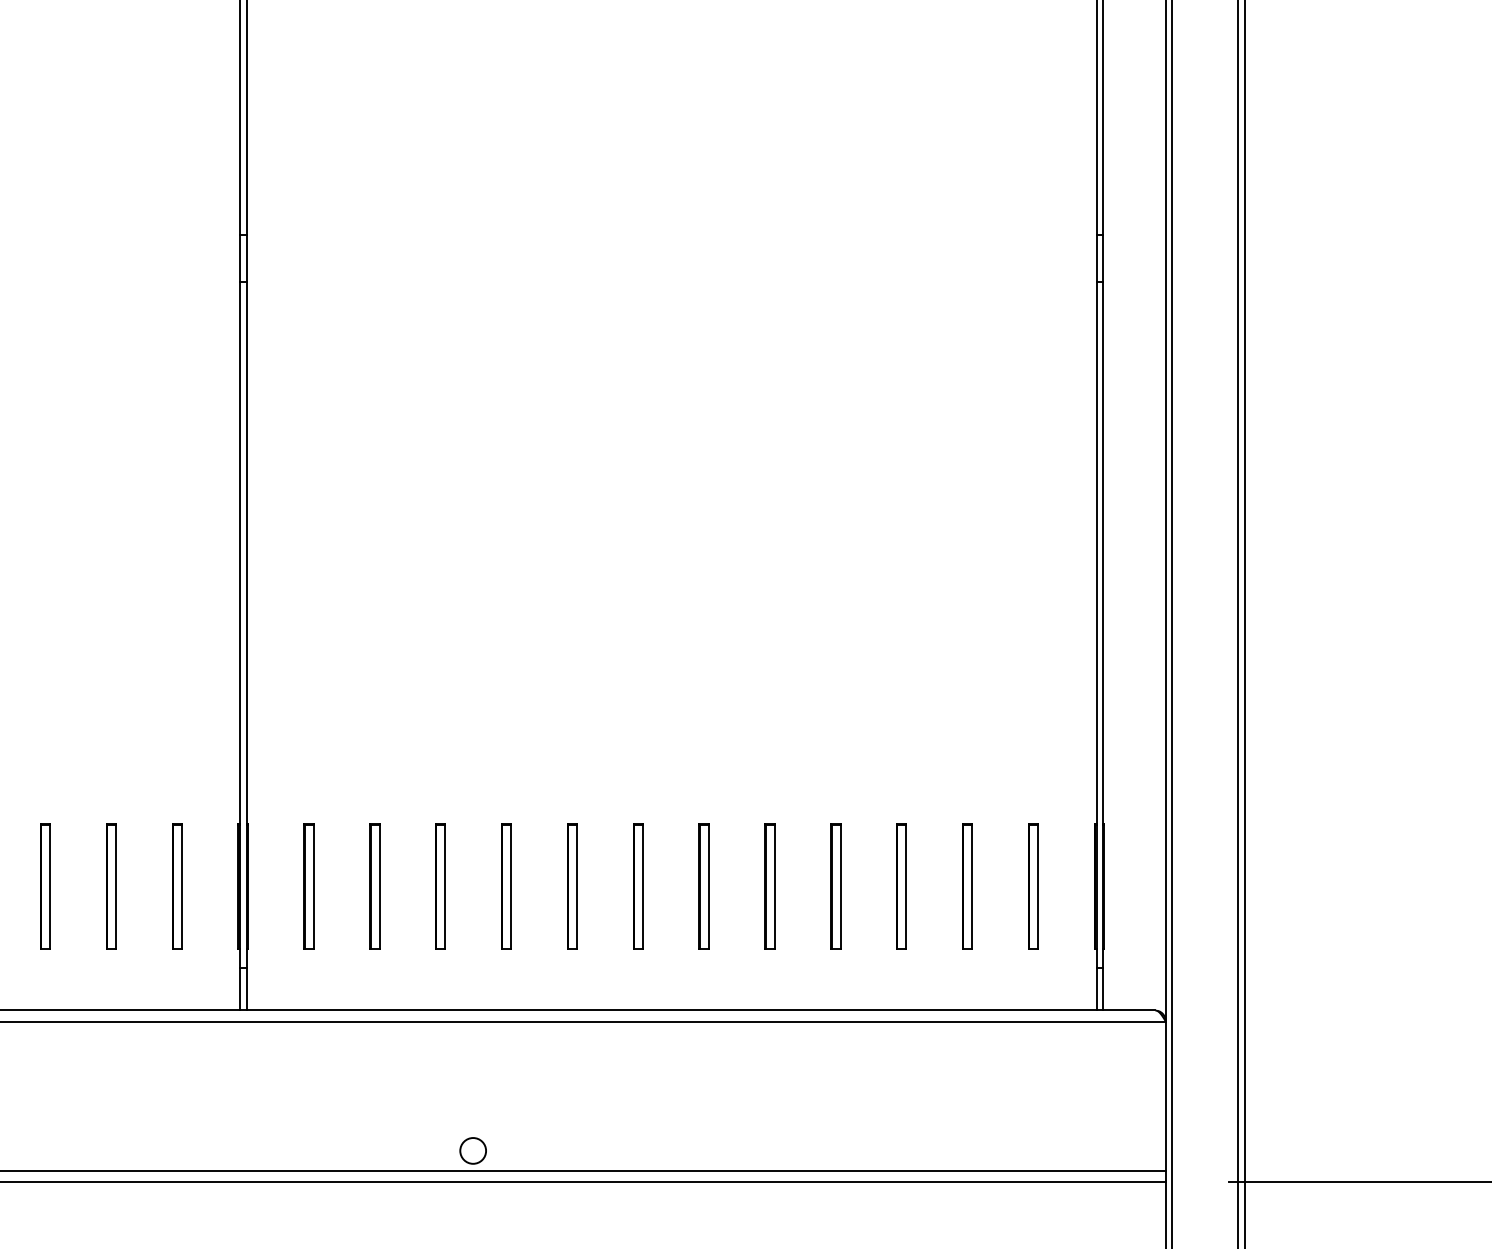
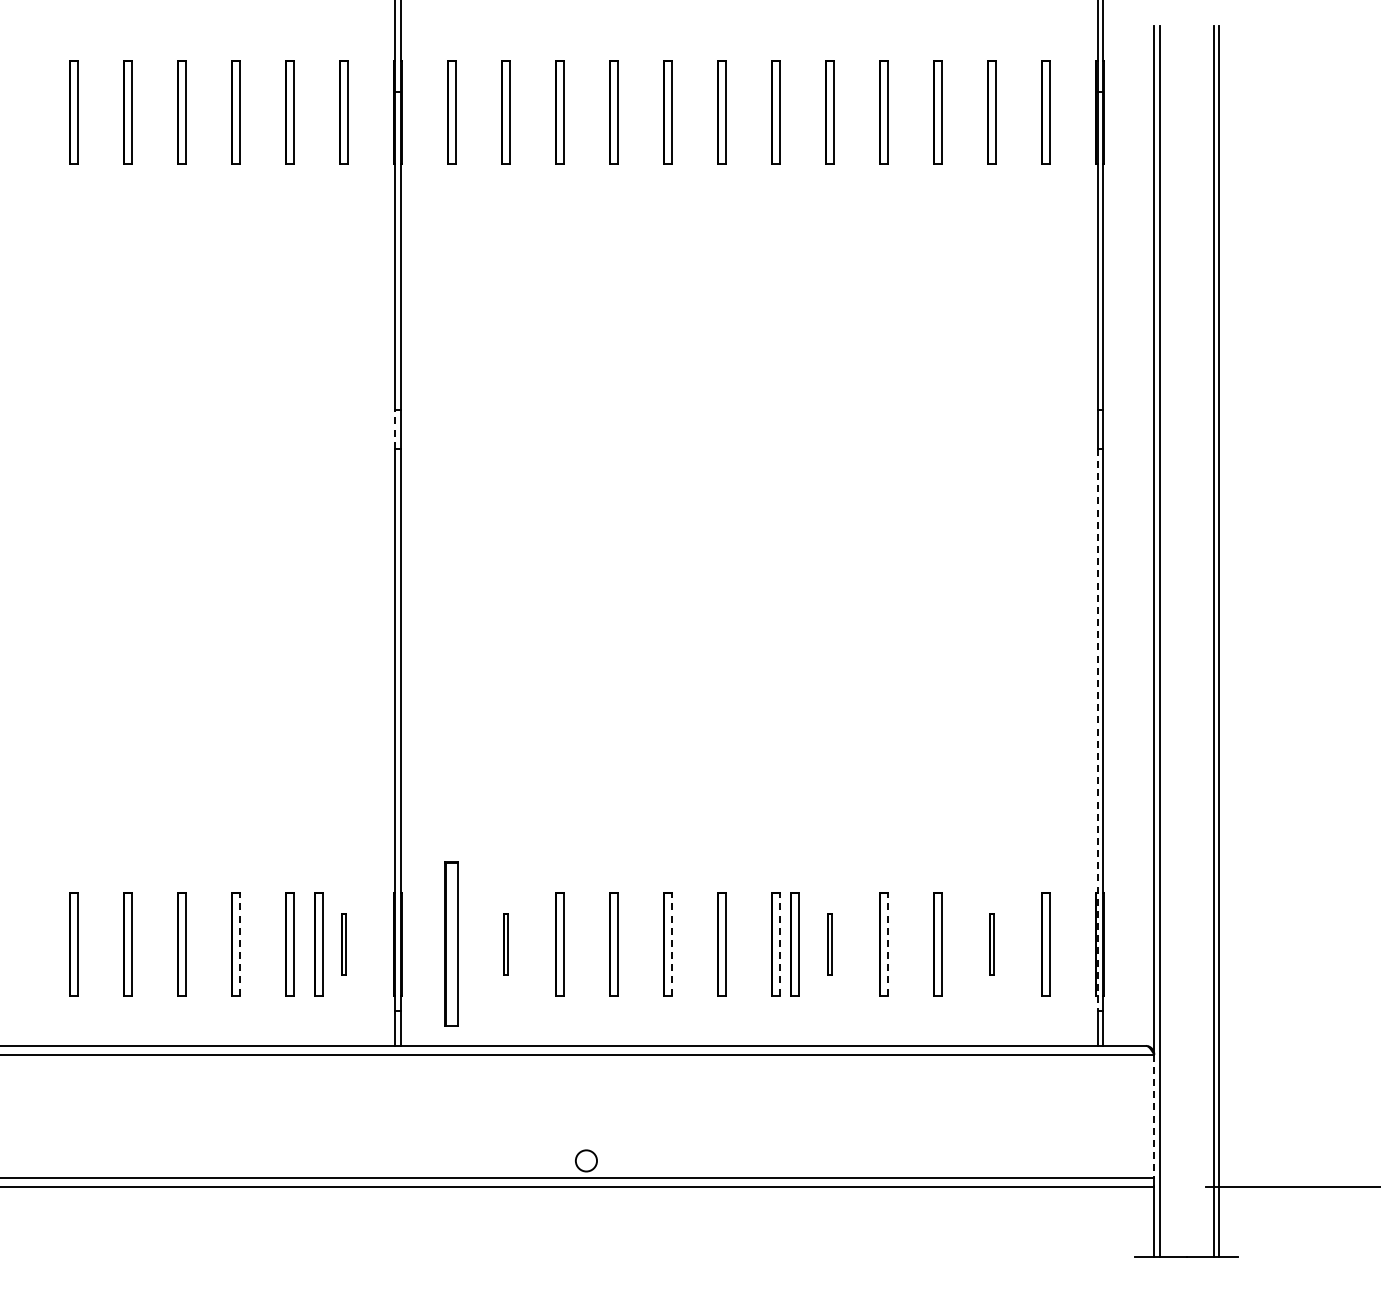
line: (240, 257) -> (395, 428), solid -> dashed
line: (1096, 626) -> (1097, 730), solid -> dashed
line: (50, 885) -> (239, 943), solid -> dashed
line: (576, 885) -> (671, 943), solid -> dashed
line: (708, 885) -> (779, 943), solid -> dashed
line: (840, 885) -> (887, 943), solid -> dashed
part: (146, 886) -> (318, 944), added
part: (176, 886) -> (343, 944), size x0.6
part: (308, 886) -> (451, 944), size x1.6
part: (374, 886) -> (505, 944), size x0.6
part: (726, 886) -> (794, 944), added
part: (769, 886) -> (829, 944), size x0.6
part: (967, 886) -> (991, 944), size x0.6
line: (1165, 1096) -> (1154, 1116), solid -> dashed

